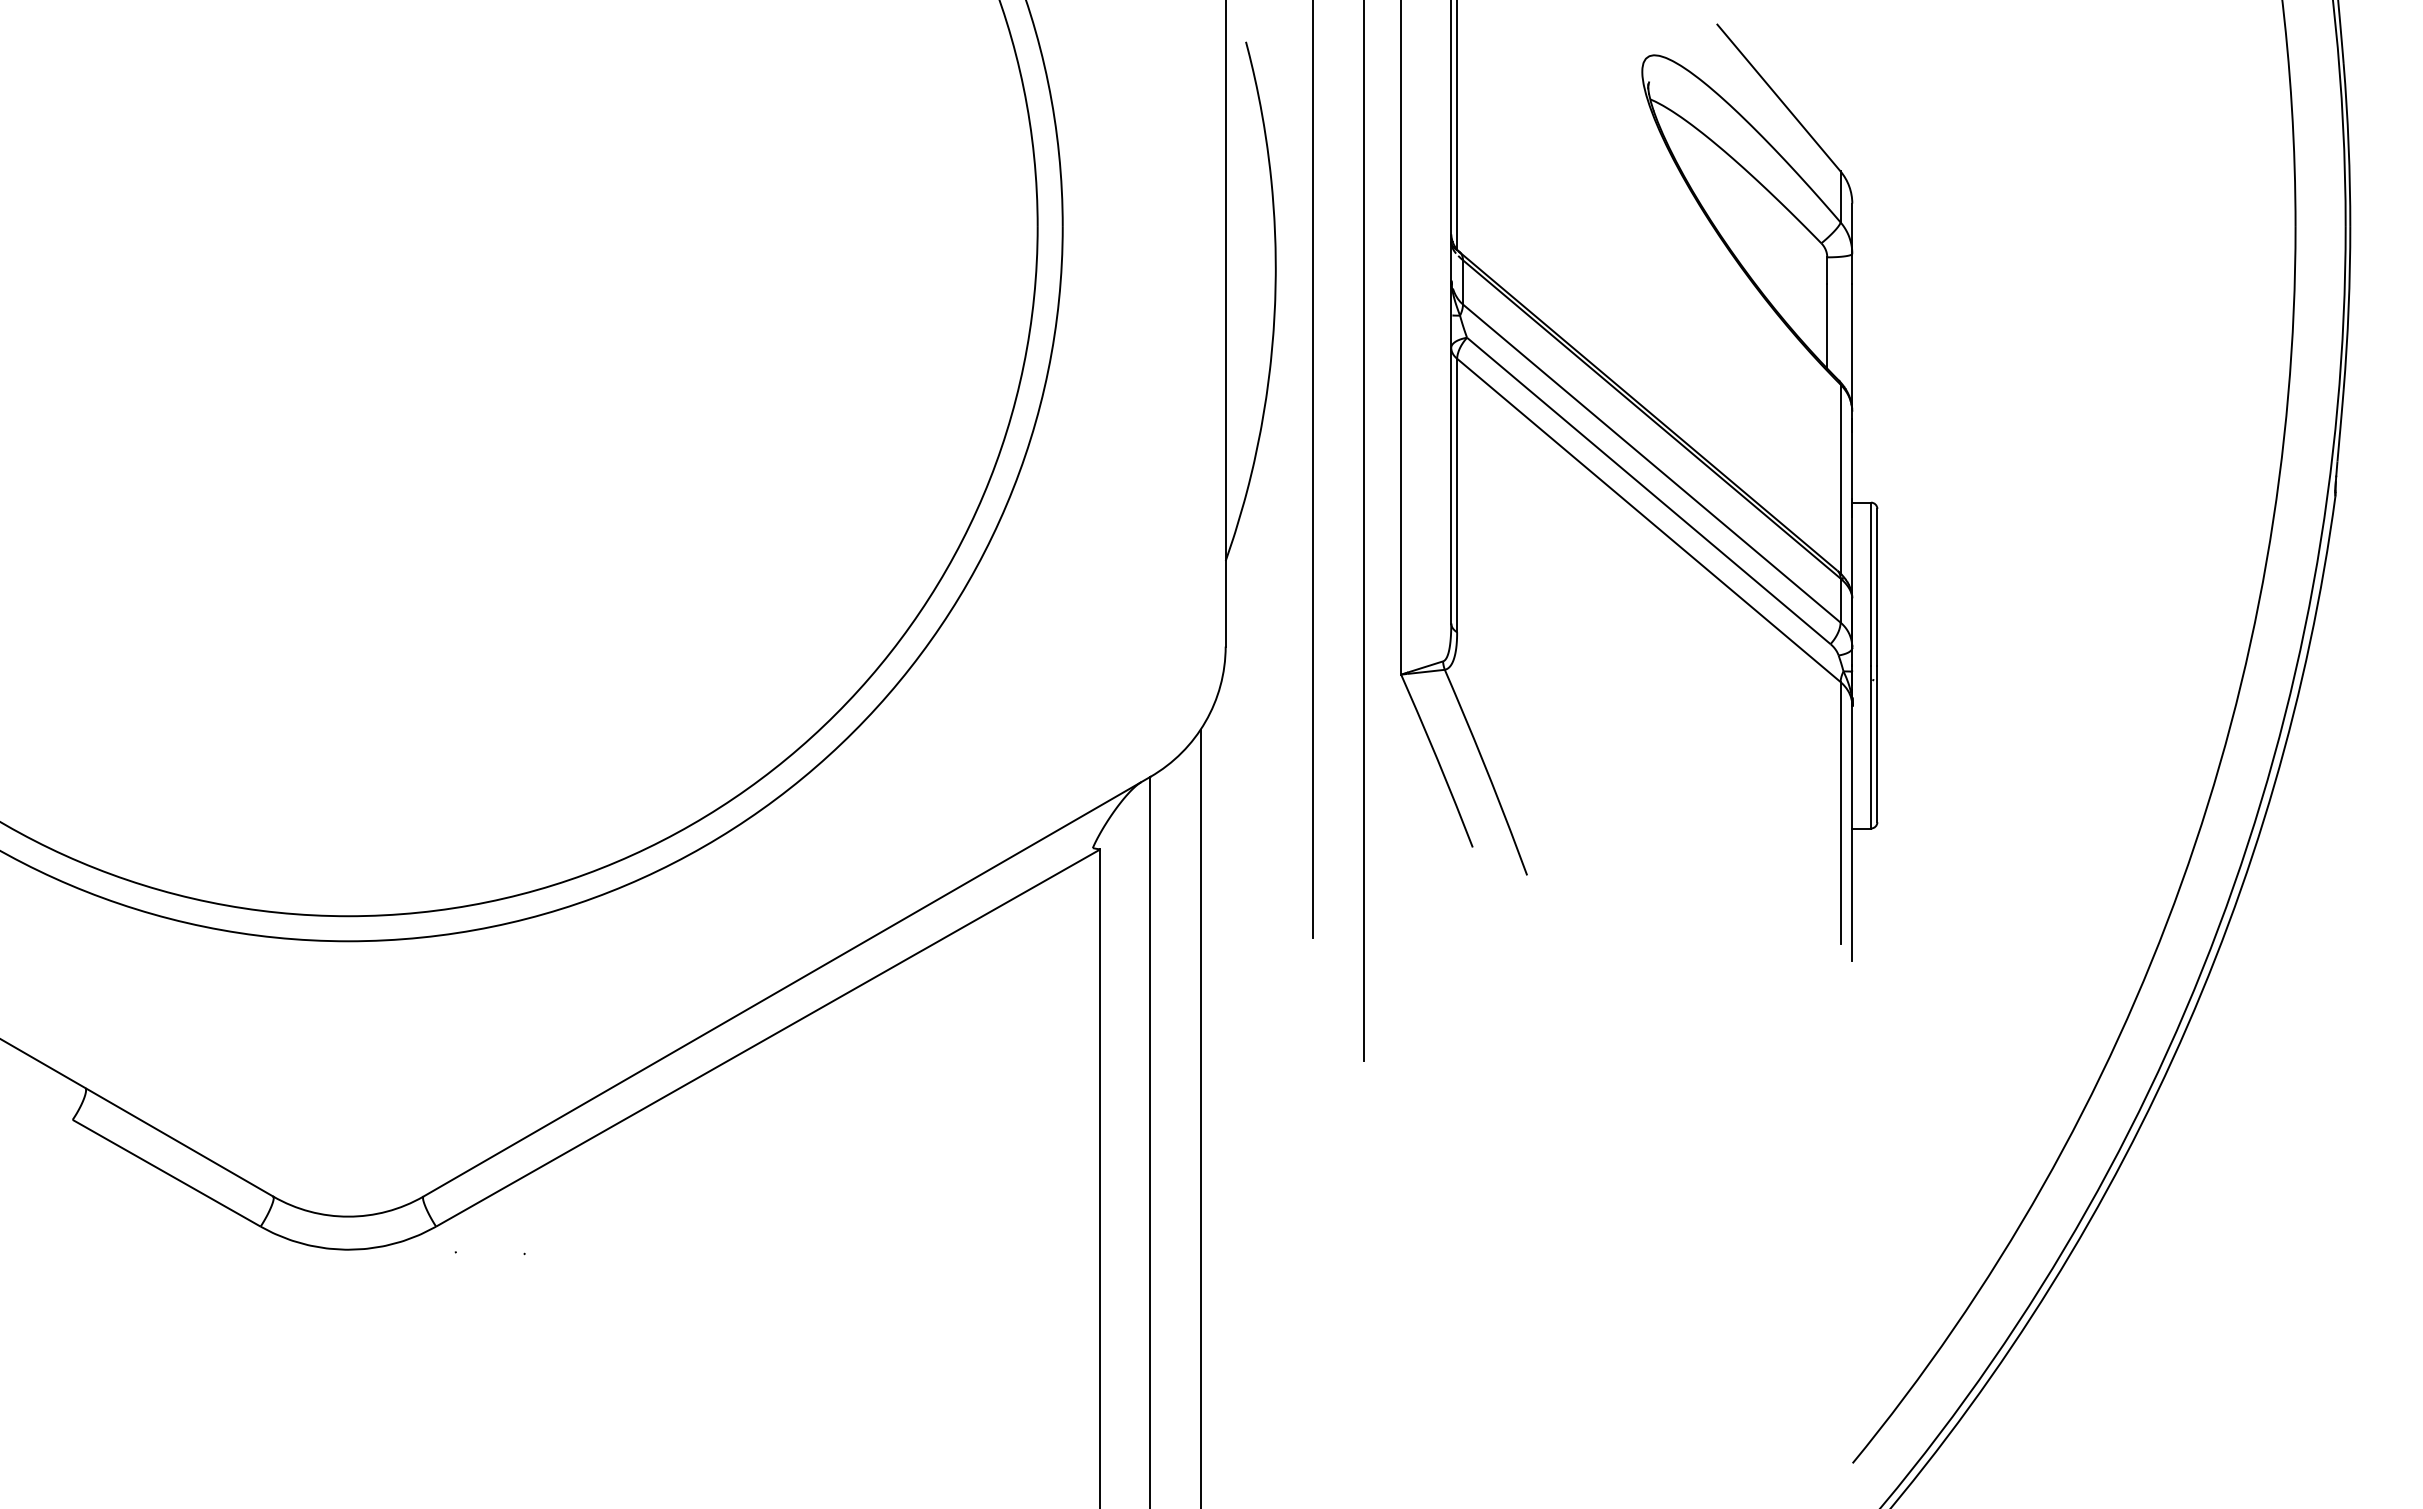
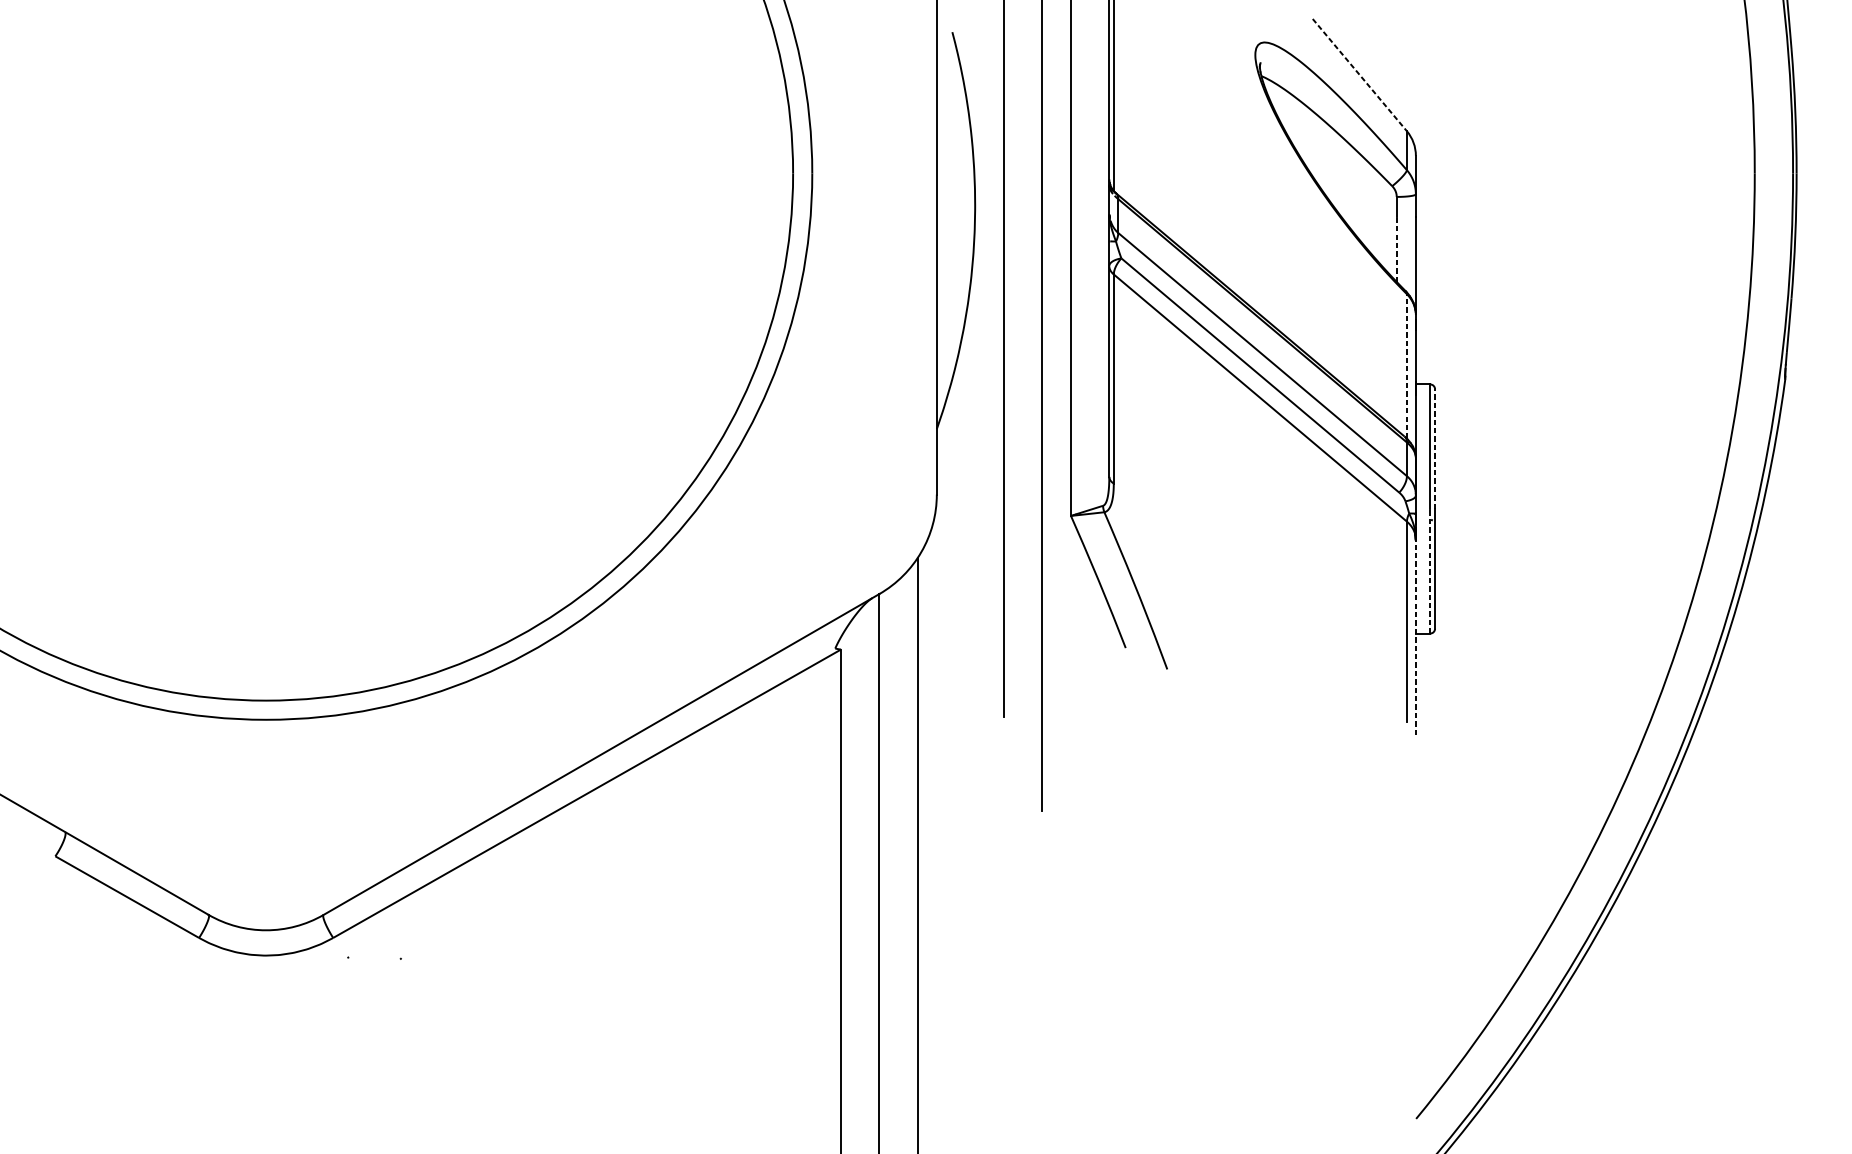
line: (1779, 98) -> (1360, 75), solid -> dashed
line: (1827, 326) -> (1396, 249), solid -> dashed
line: (1840, 479) -> (1406, 366), solid -> dashed
line: (1877, 586) -> (1435, 448), solid -> dashed
line: (1871, 746) -> (1430, 570), solid -> dashed
line: (1852, 833) -> (1416, 637), solid -> dashed

